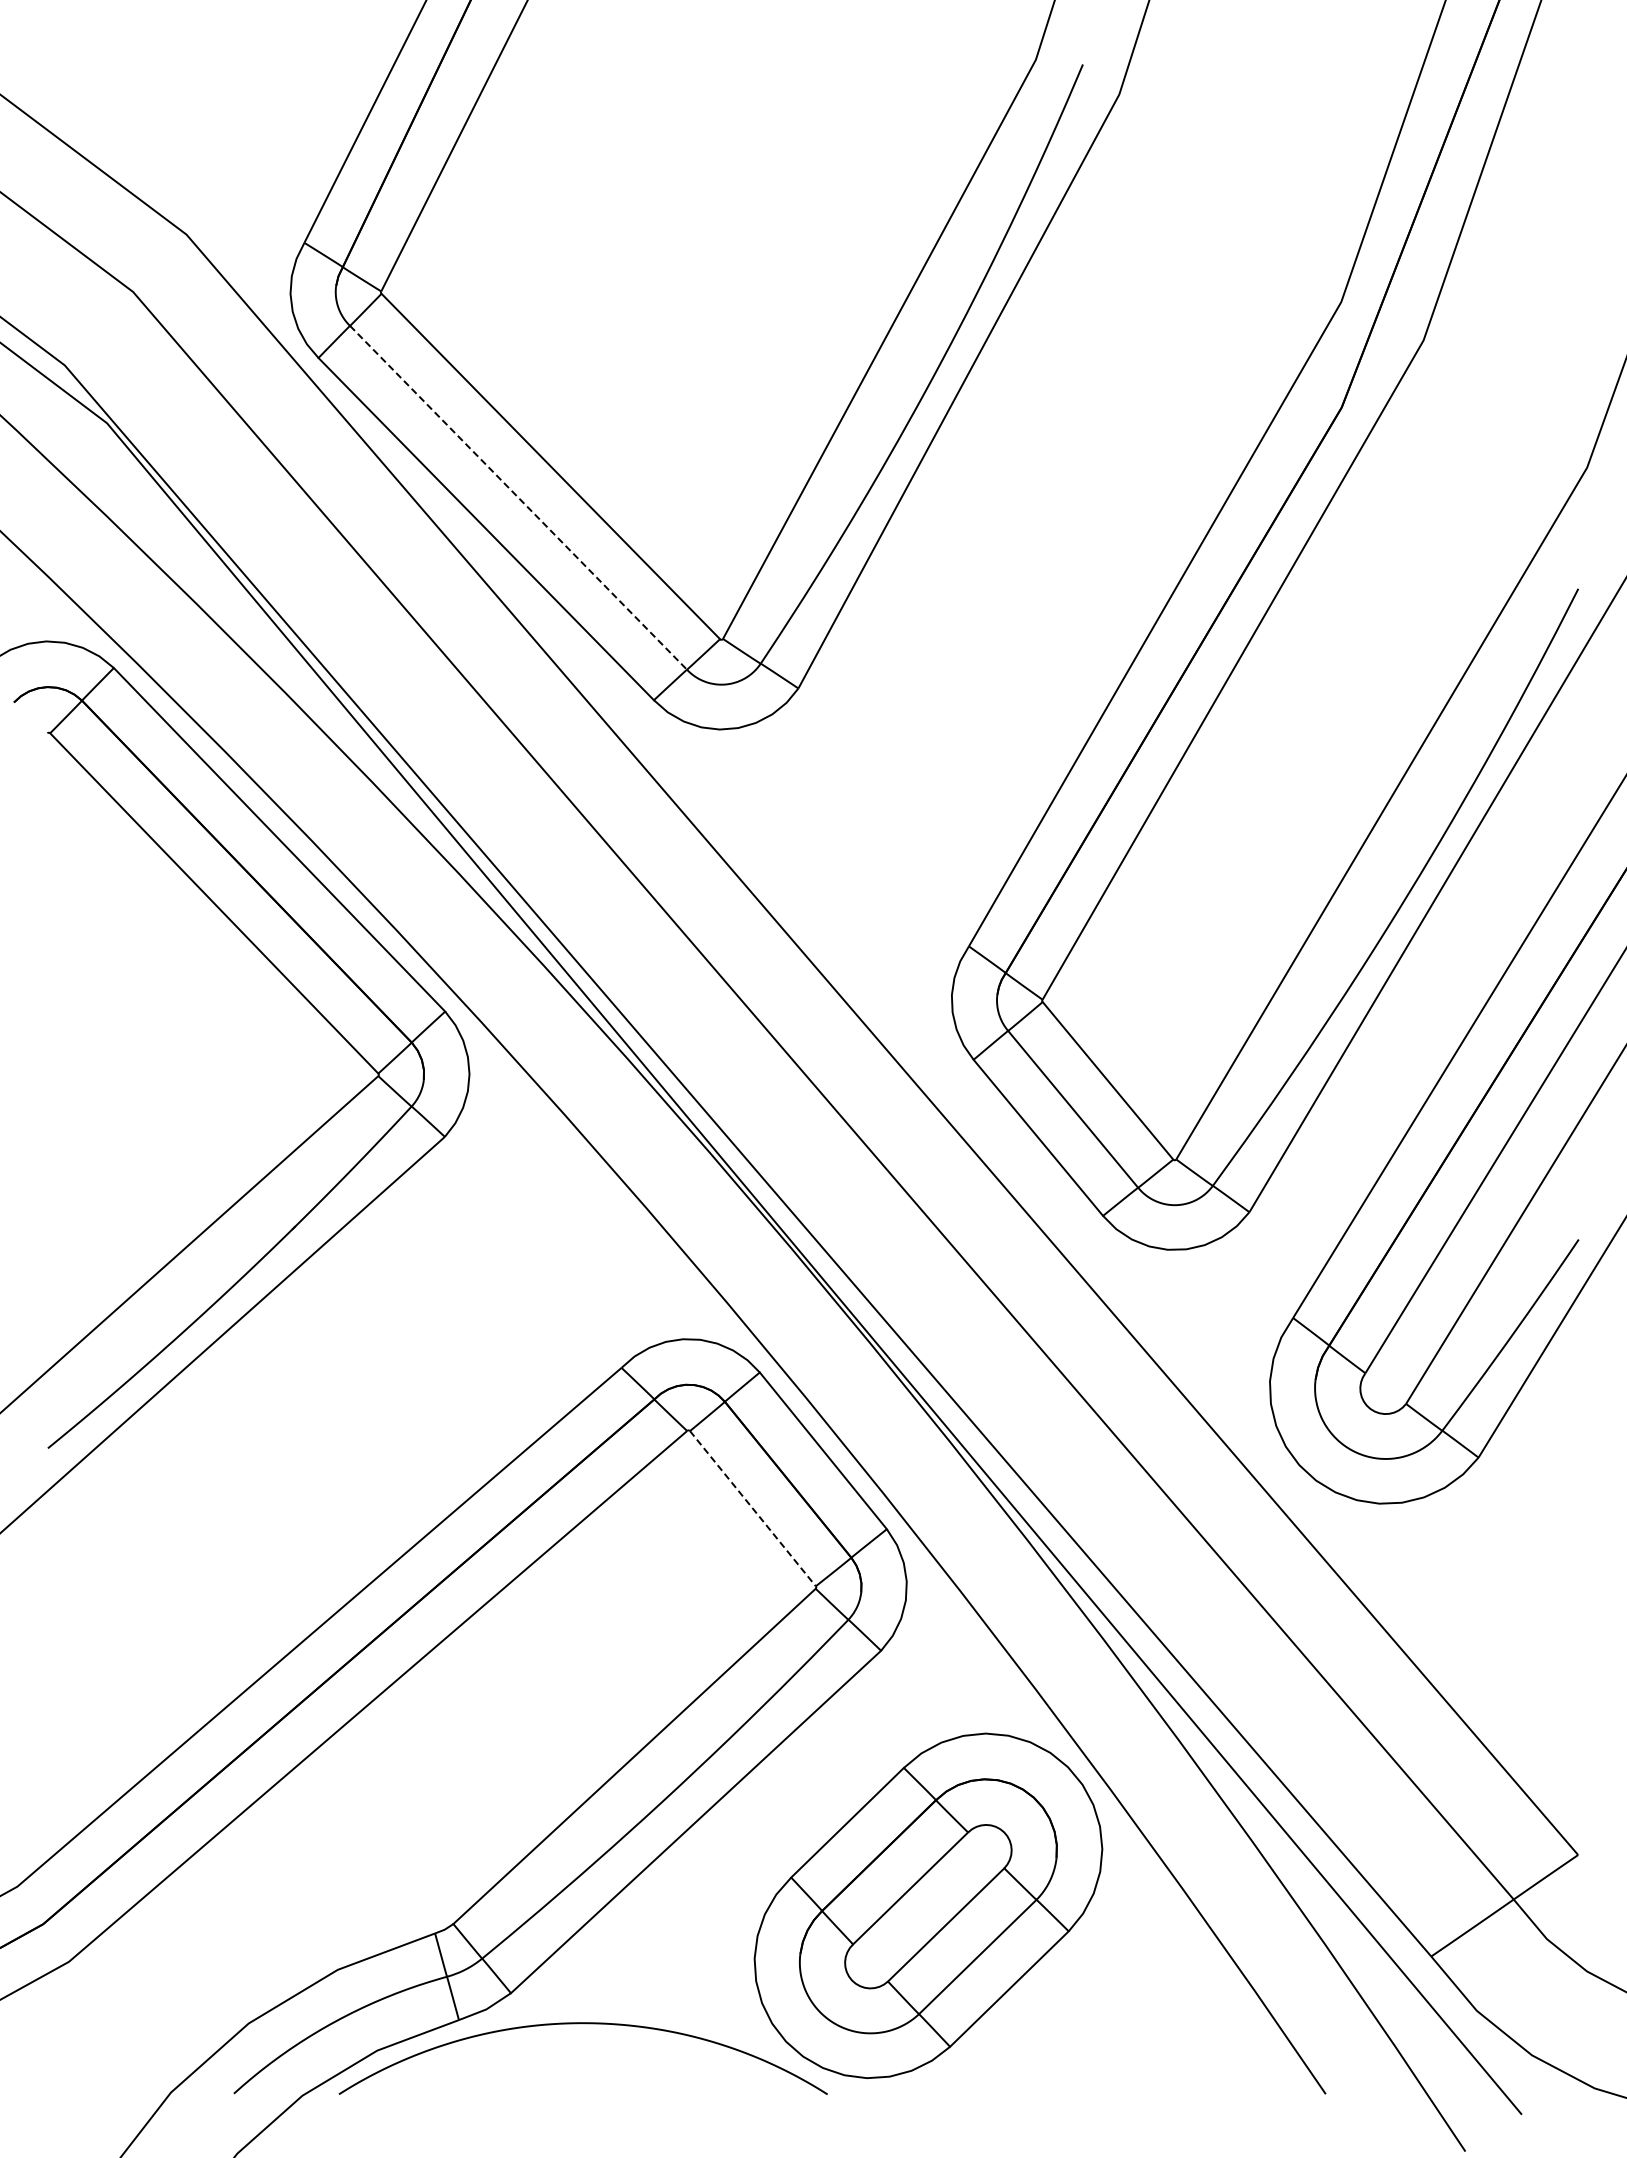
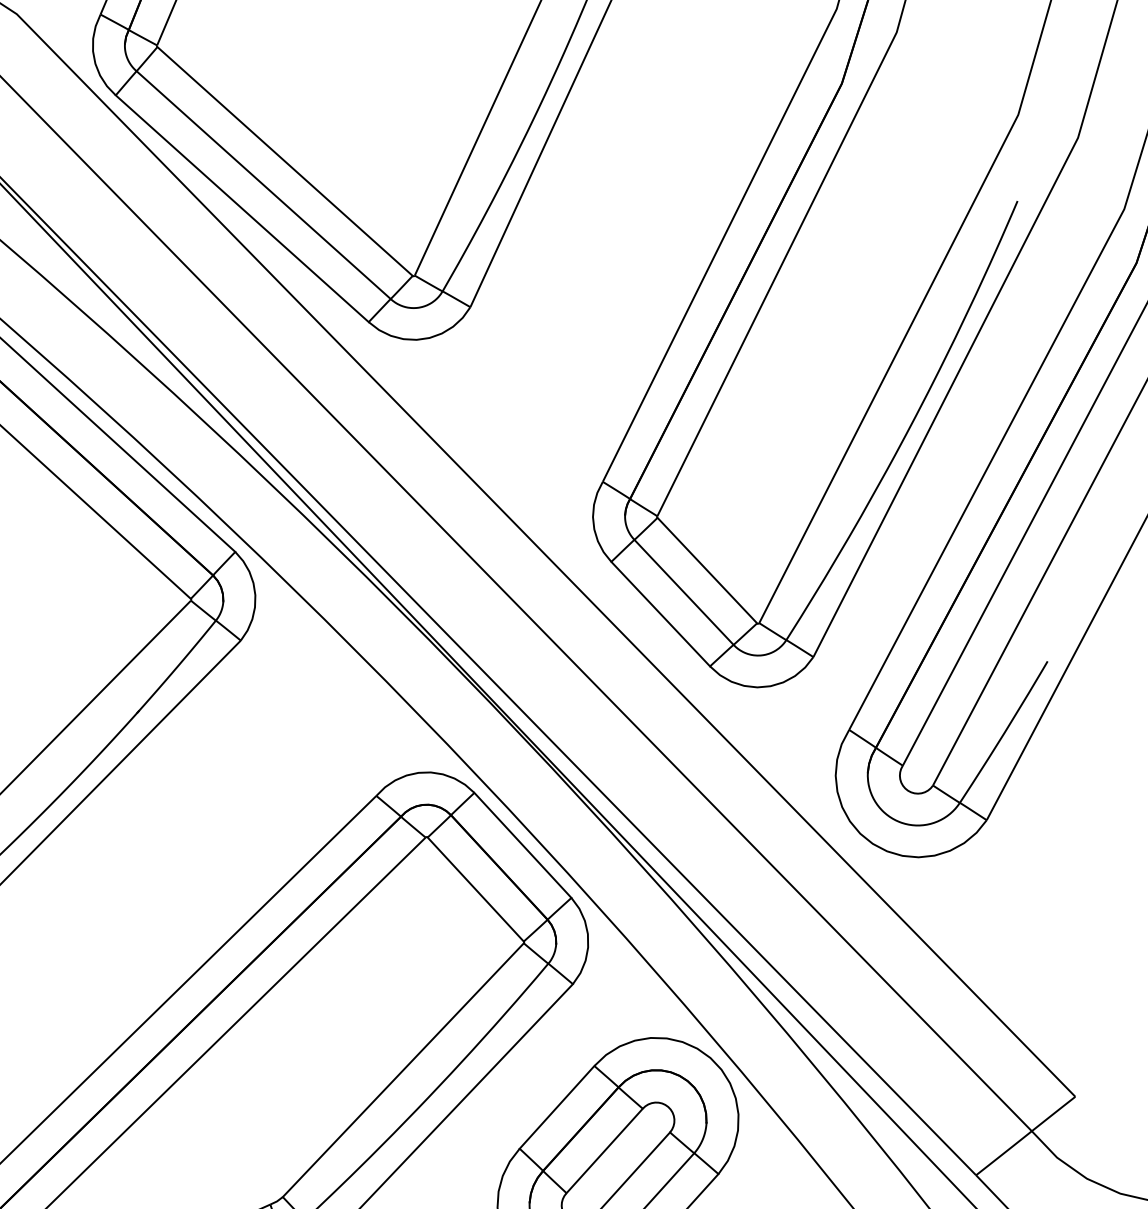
line: (518, 497) -> (263, 184), dashed -> solid
line: (752, 1508) -> (475, 889), dashed -> solid

